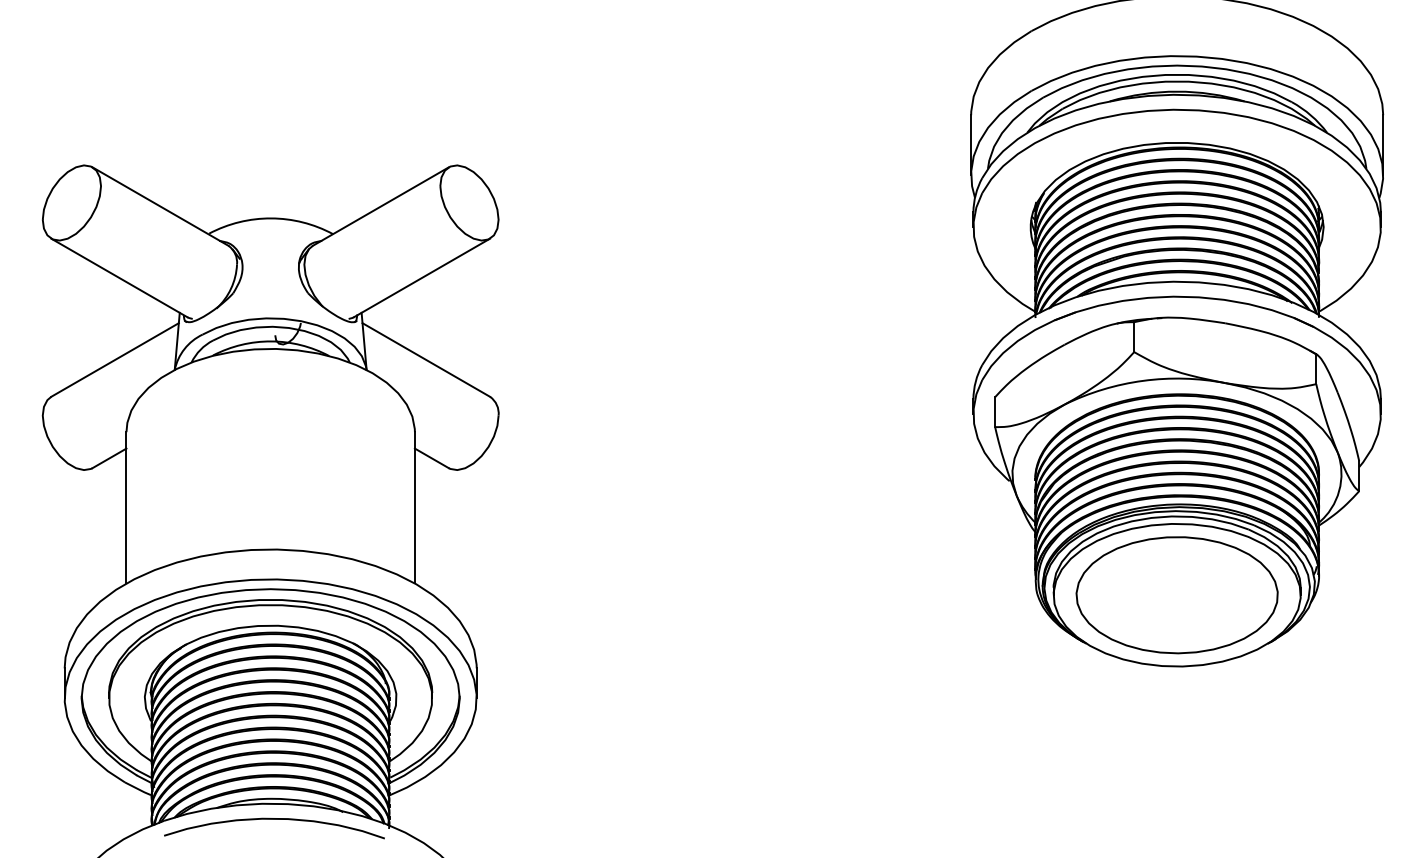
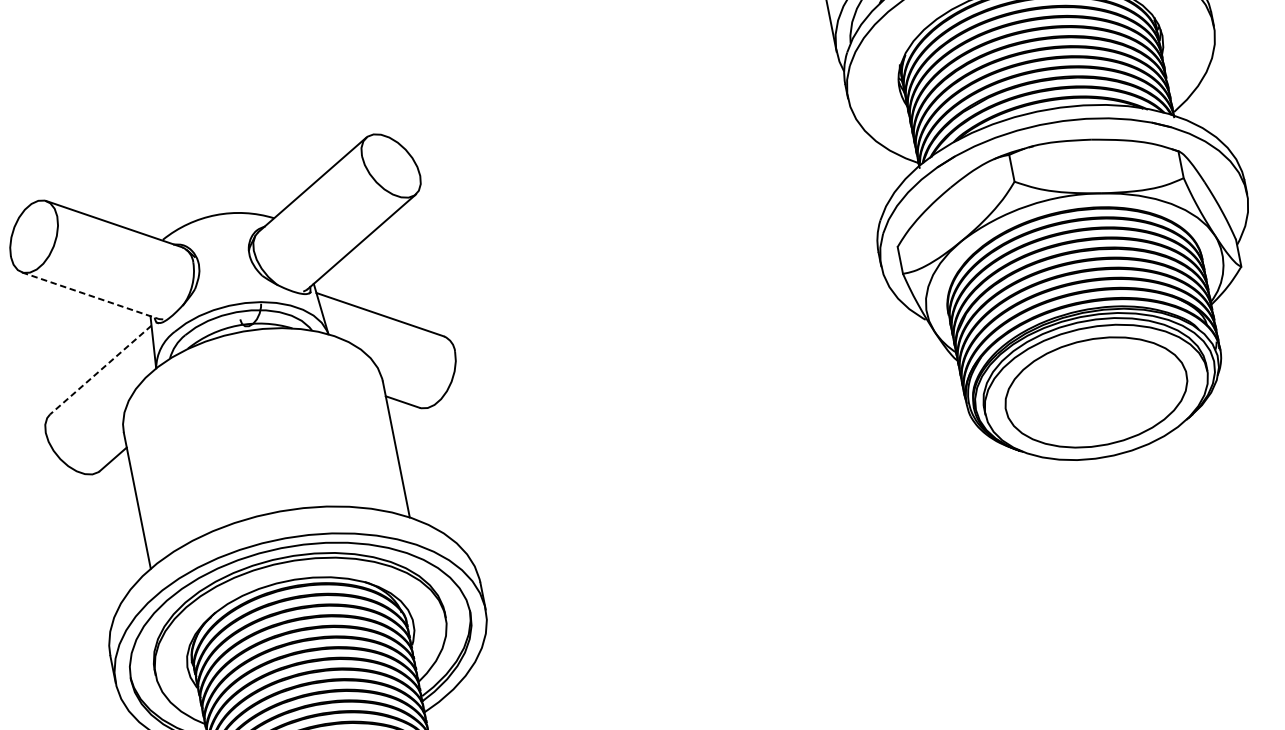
line: (119, 277) -> (90, 295), solid -> dashed
line: (115, 360) -> (101, 370), solid -> dashed

